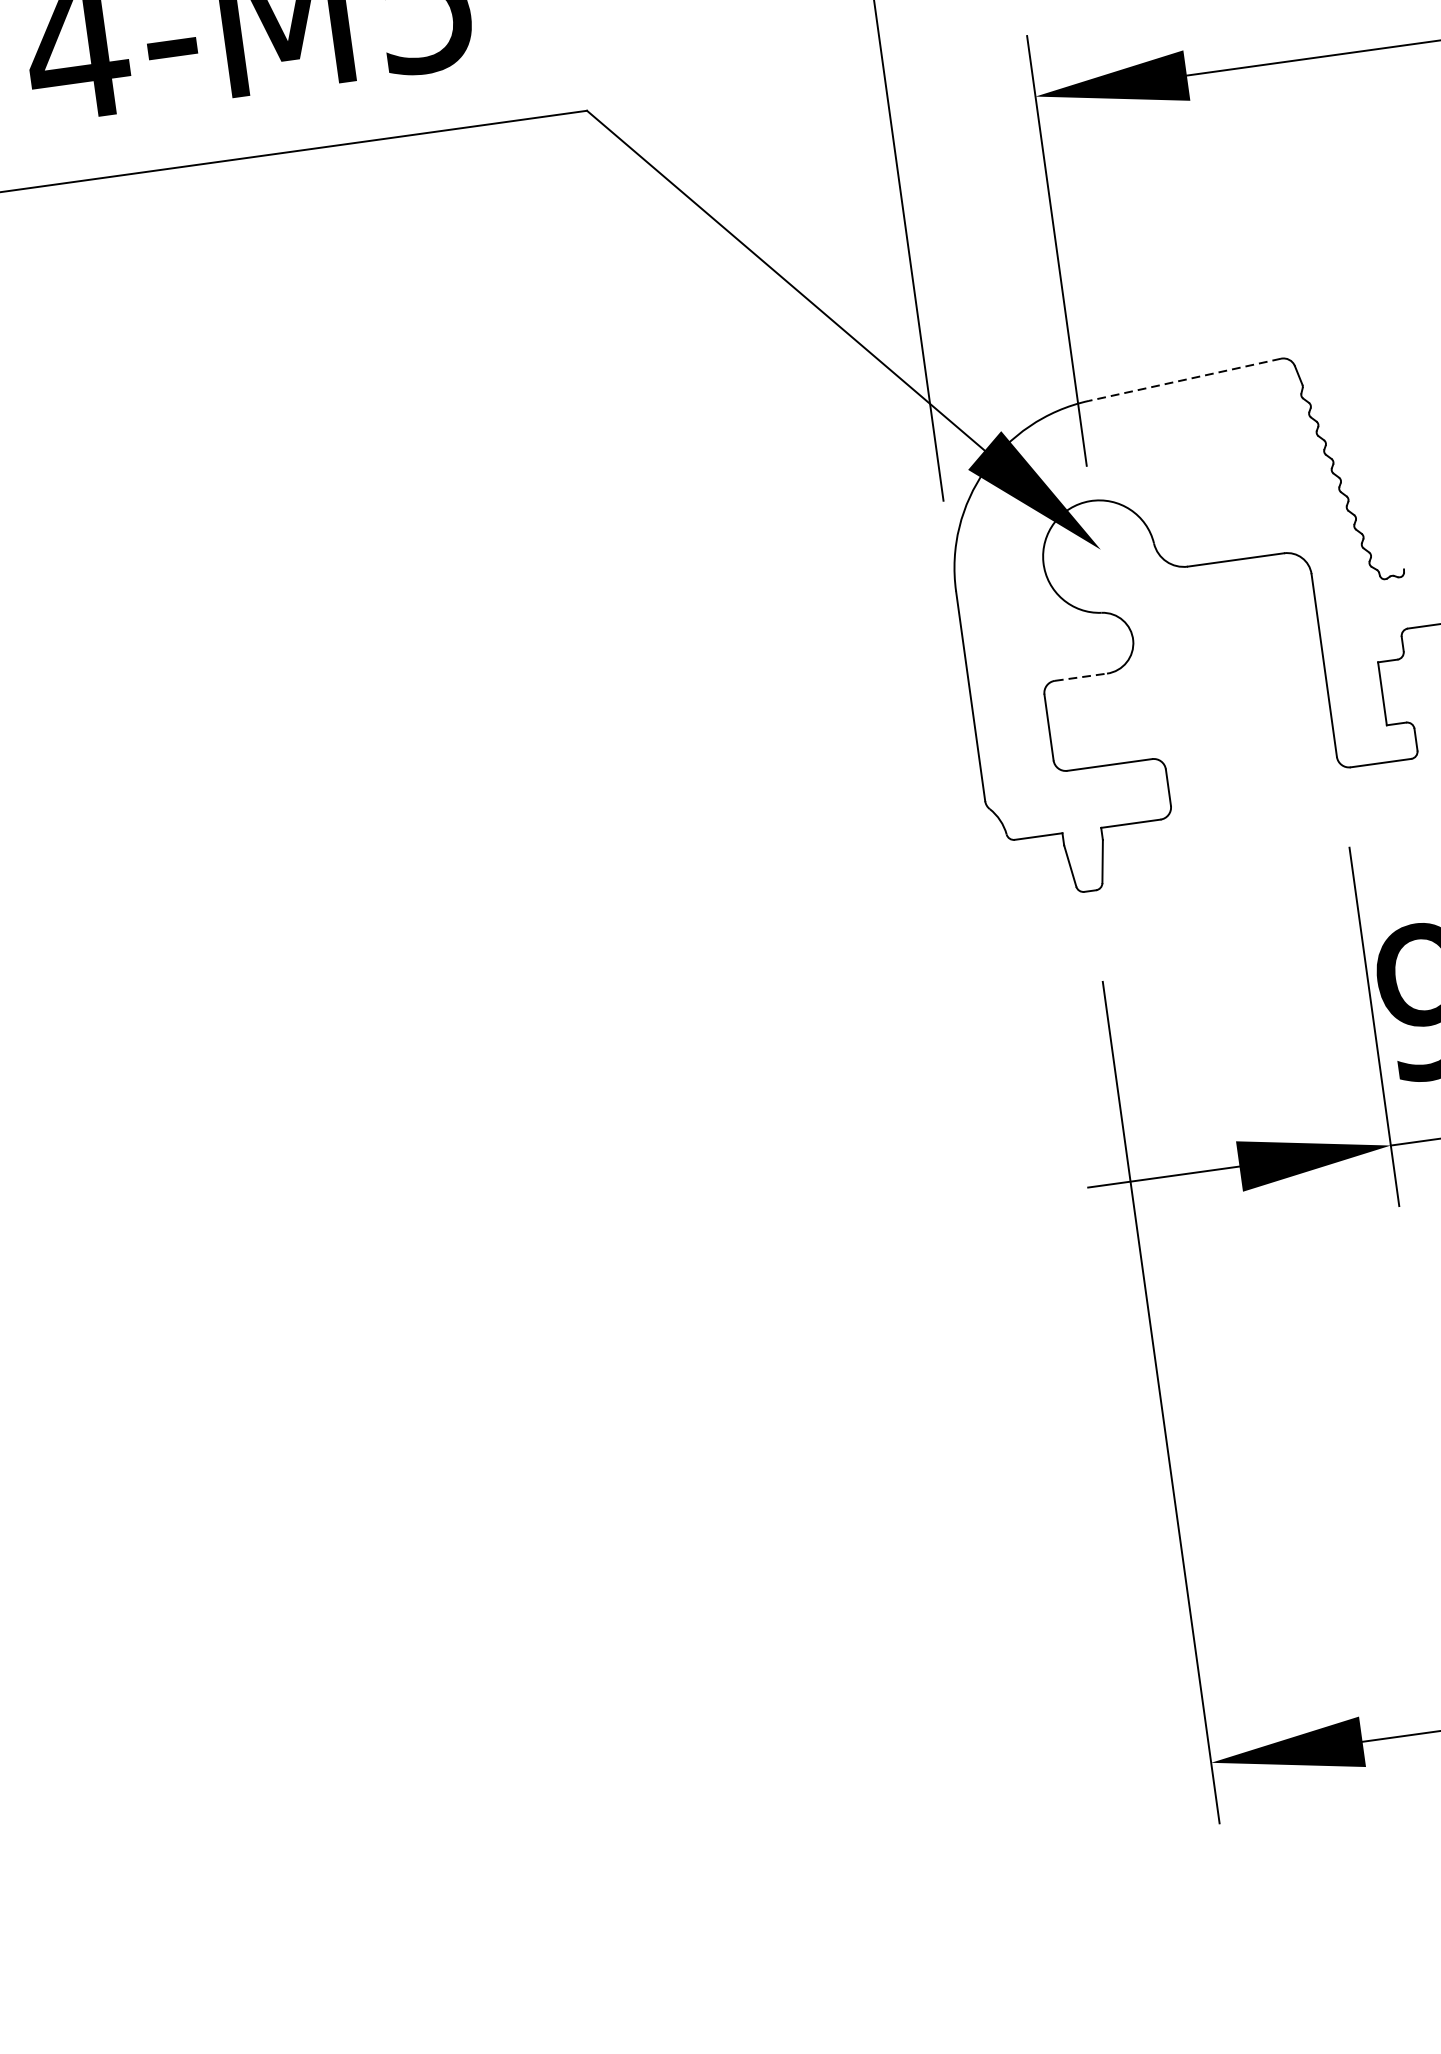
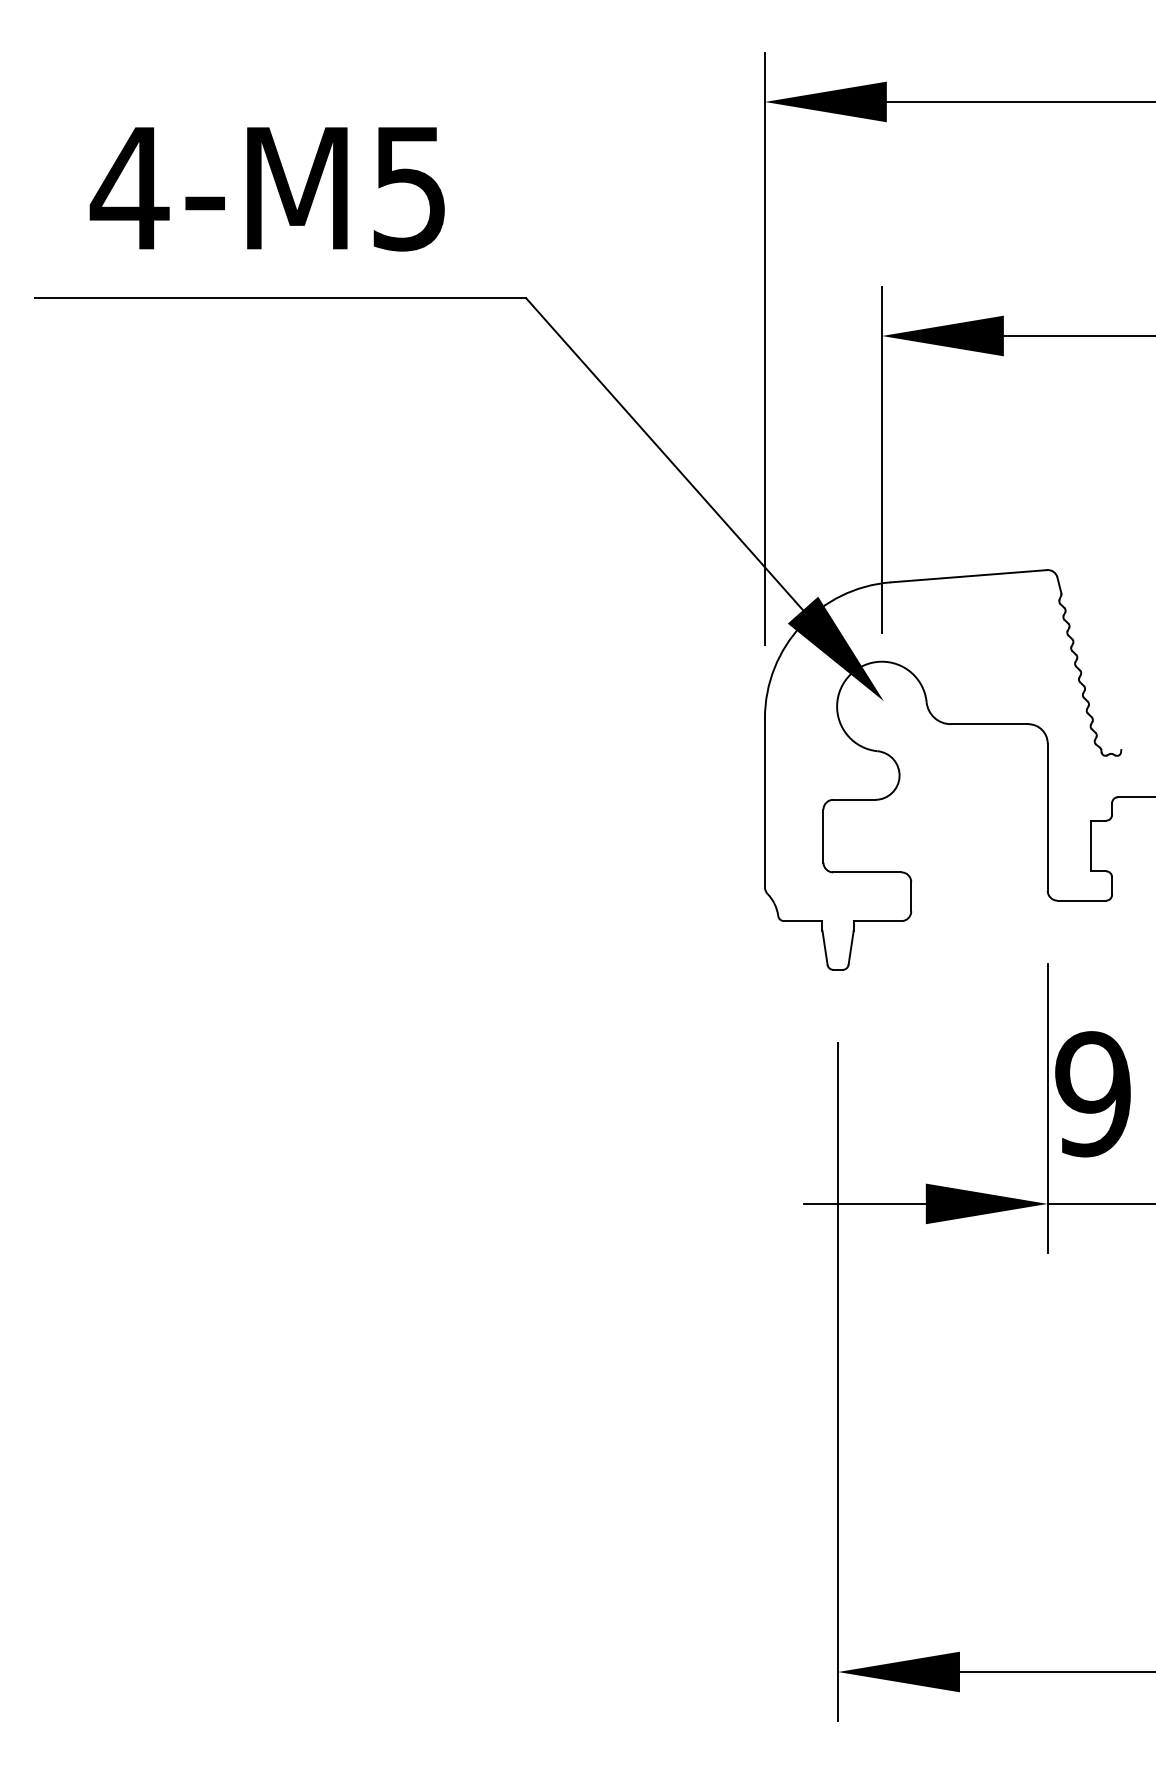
line: (1184, 380) -> (968, 576), dashed -> solid
line: (1081, 676) -> (854, 799), dashed -> solid

